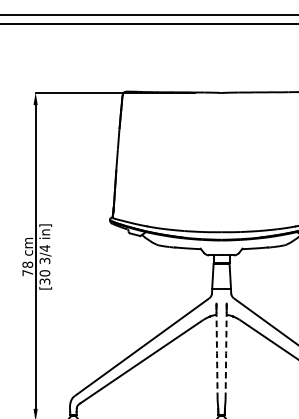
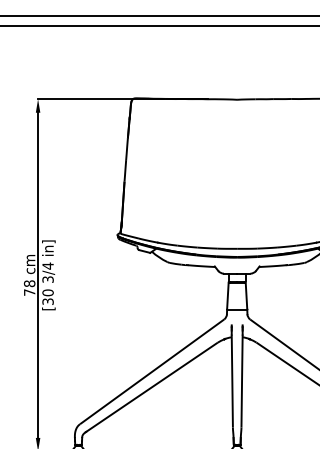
line: (217, 354) -> (232, 379), dashed -> solid
line: (226, 354) -> (242, 379), dashed -> solid

